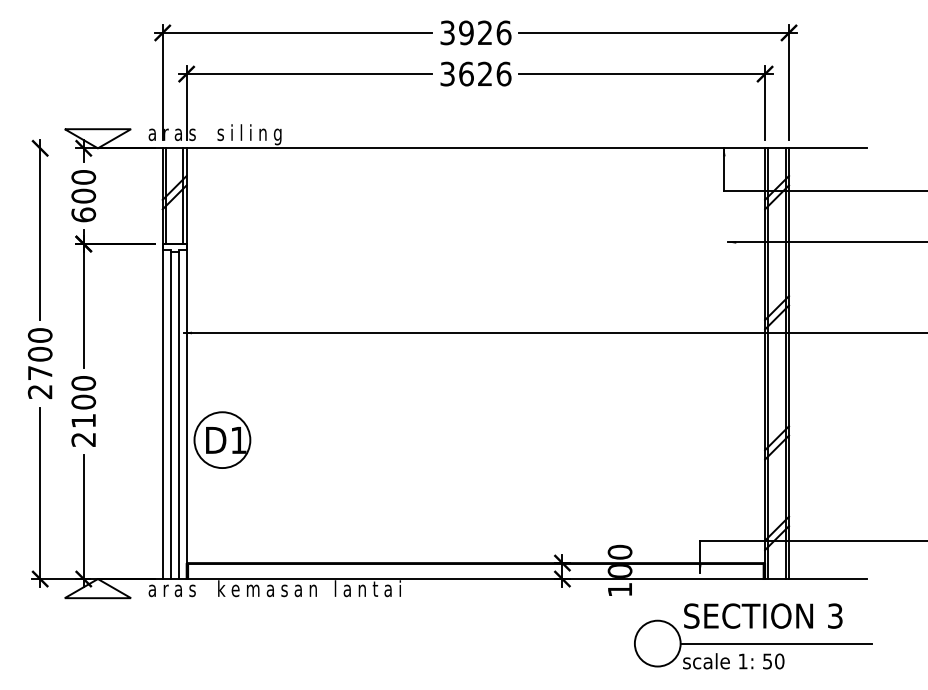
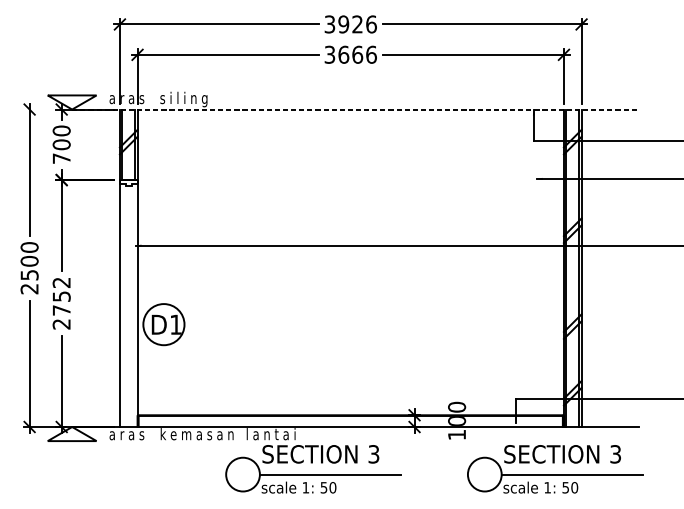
text: (485, 73) -> (357, 54), 3626 -> 3666
line: (482, 148) -> (355, 109), solid -> dashed
text: (83, 214) -> (61, 158), 600 -> 700
text: (40, 373) -> (29, 275), 2700 -> 2500
text: (83, 401) -> (61, 296), 2100 -> 2752
line: (170, 415) -> (125, 306), removed
line: (178, 415) -> (131, 306), removed
part: (425, 643) -> (313, 474), added

